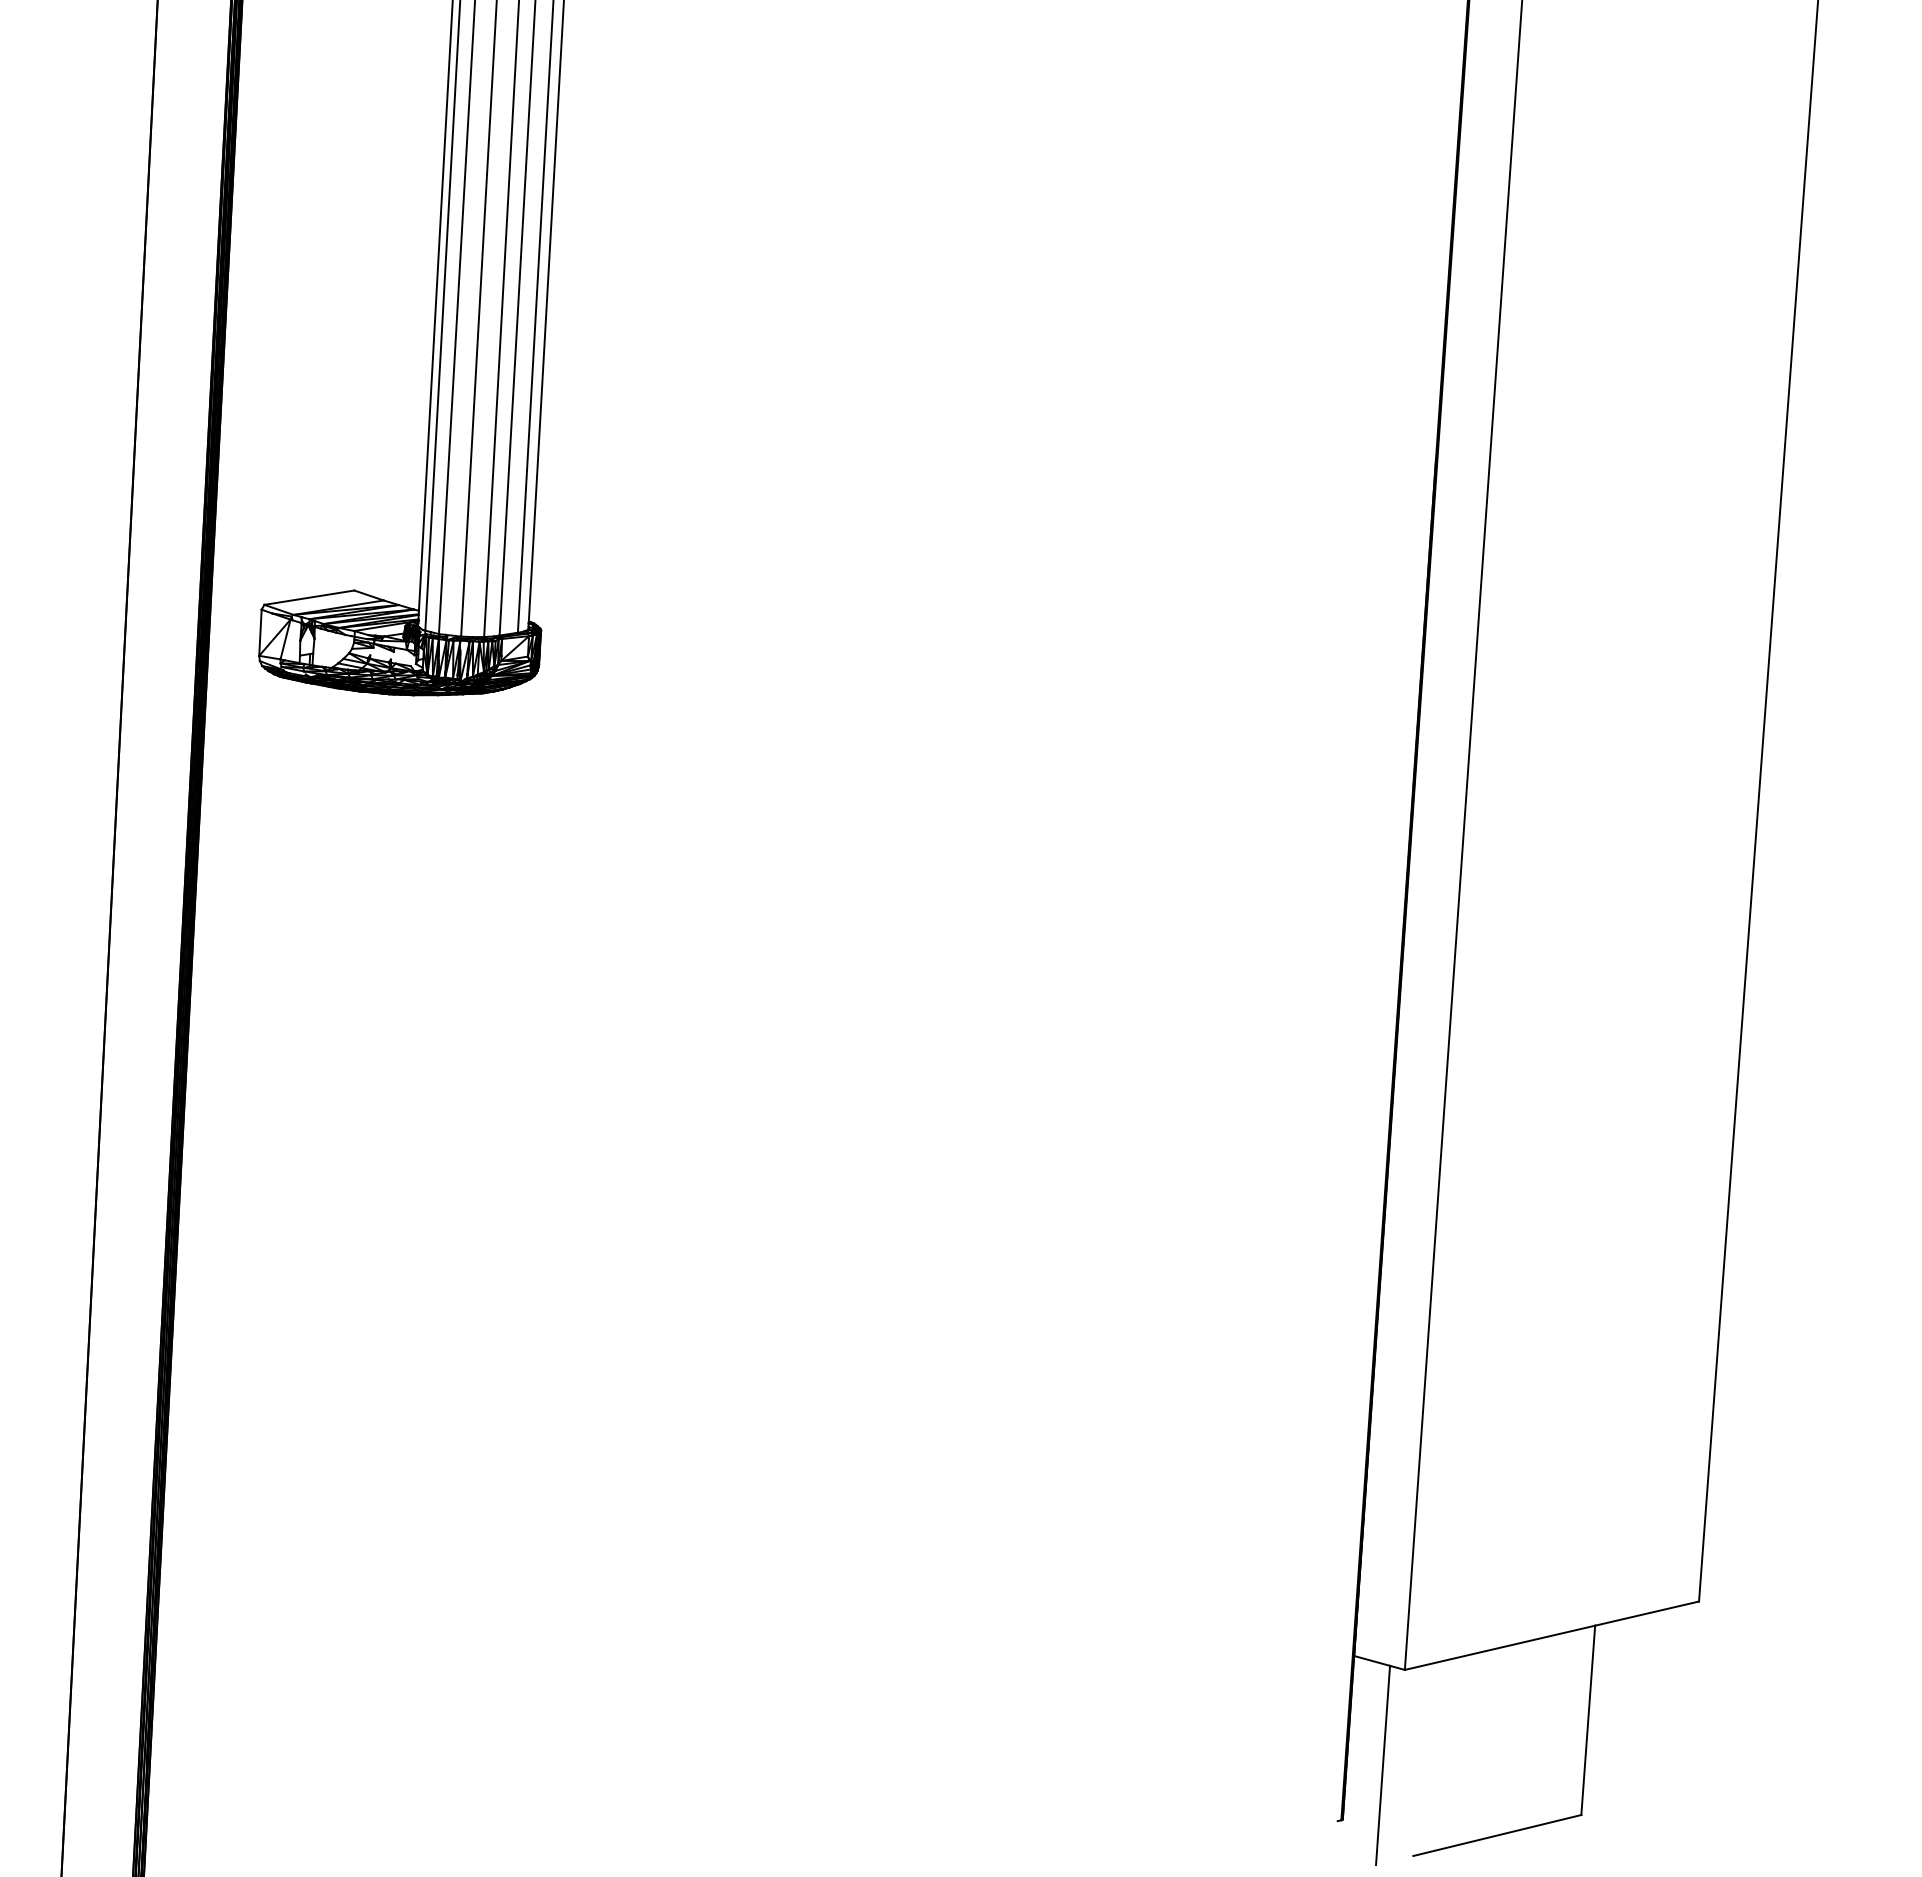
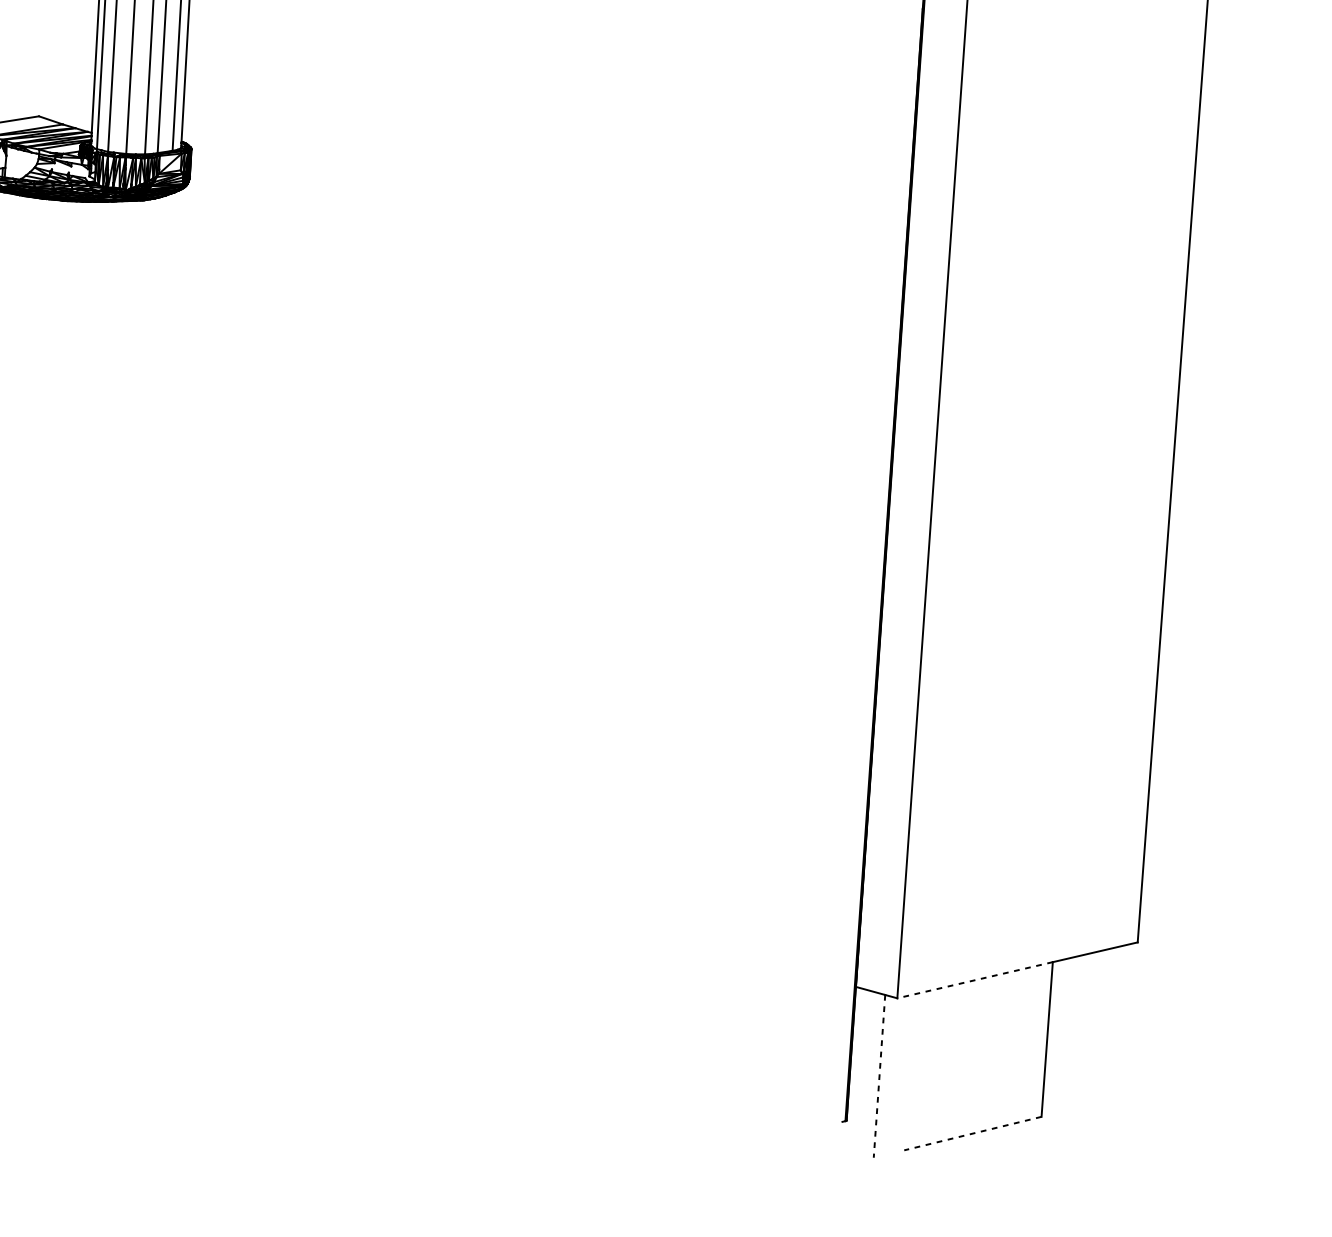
line: (1500, 1647) -> (975, 979), solid -> dashed
line: (1383, 1765) -> (879, 1076), solid -> dashed
line: (1496, 1835) -> (972, 1133), solid -> dashed

